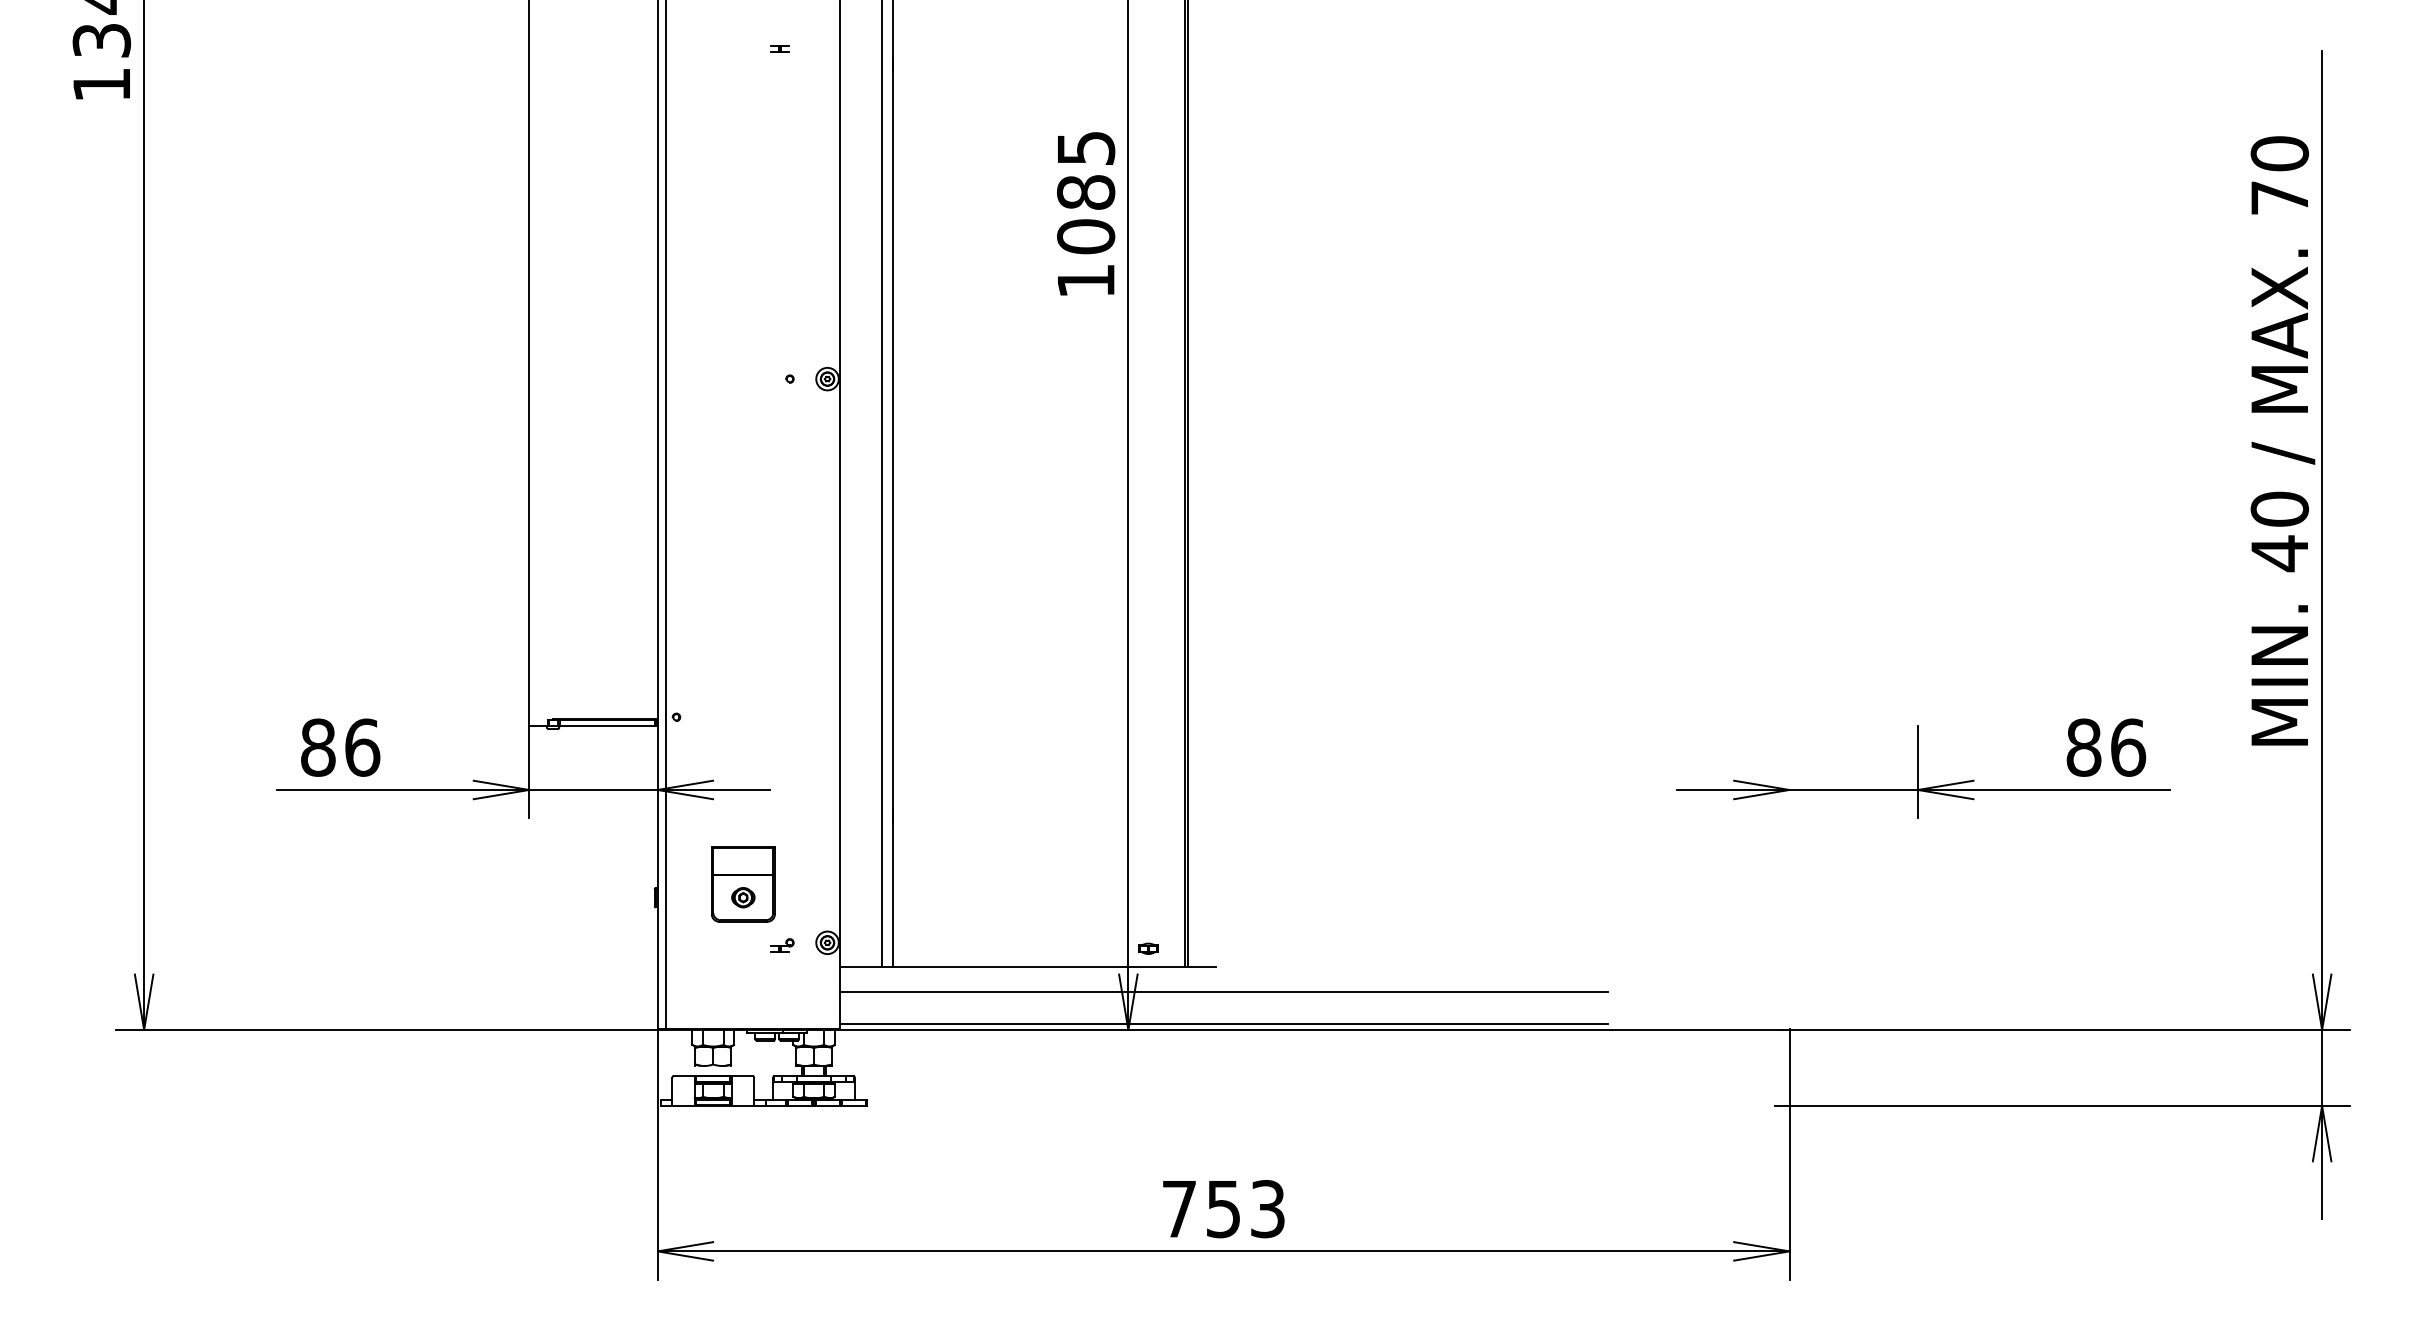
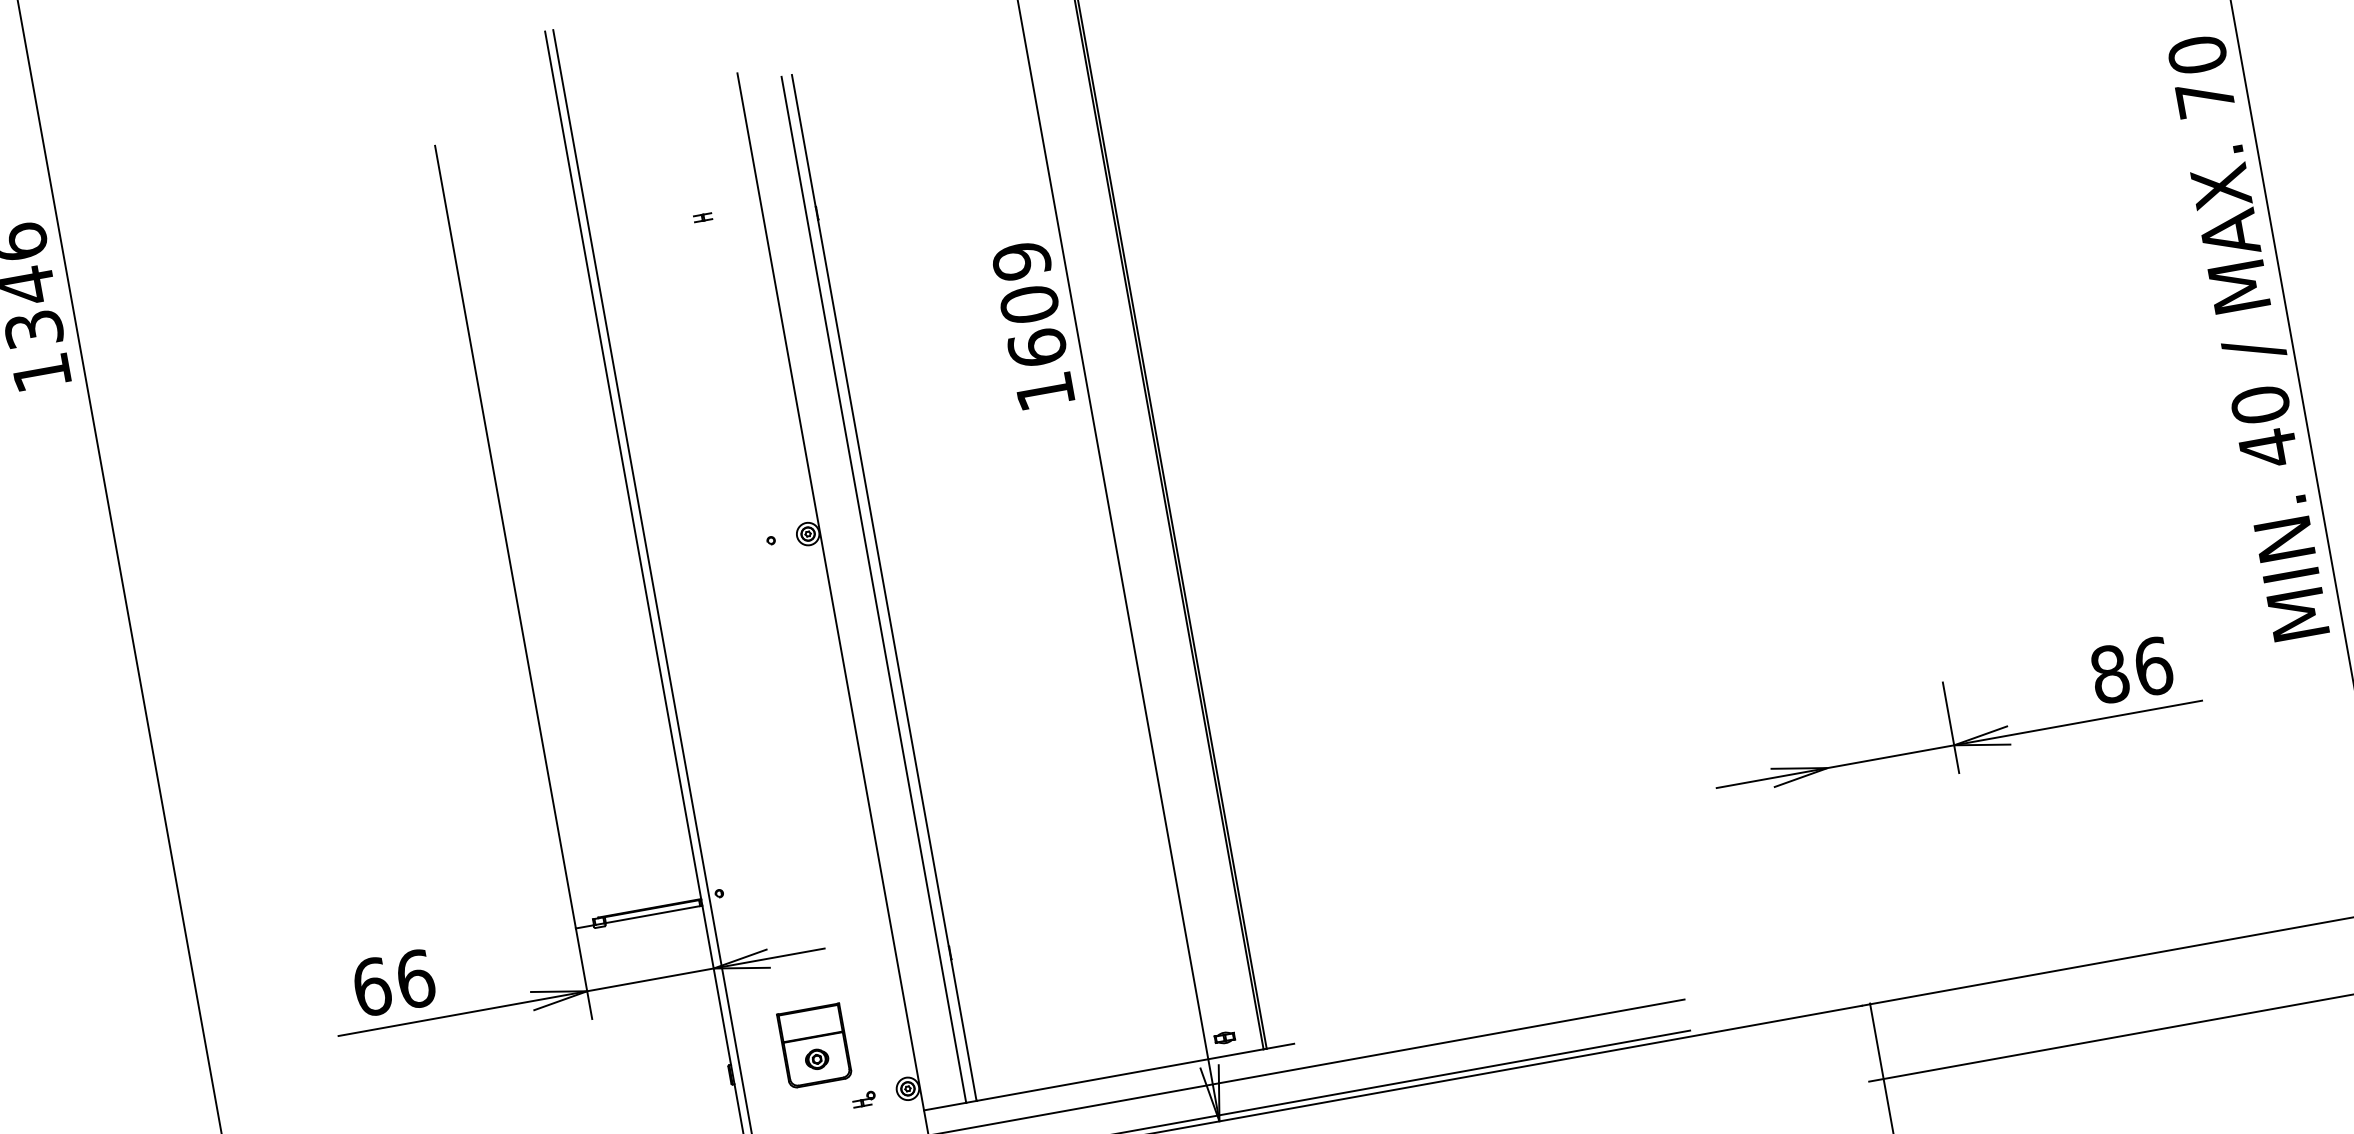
text: (1086, 192) -> (1029, 304), 1085 -> 1609
text: (318, 747) -> (372, 986), 86 -> 66

